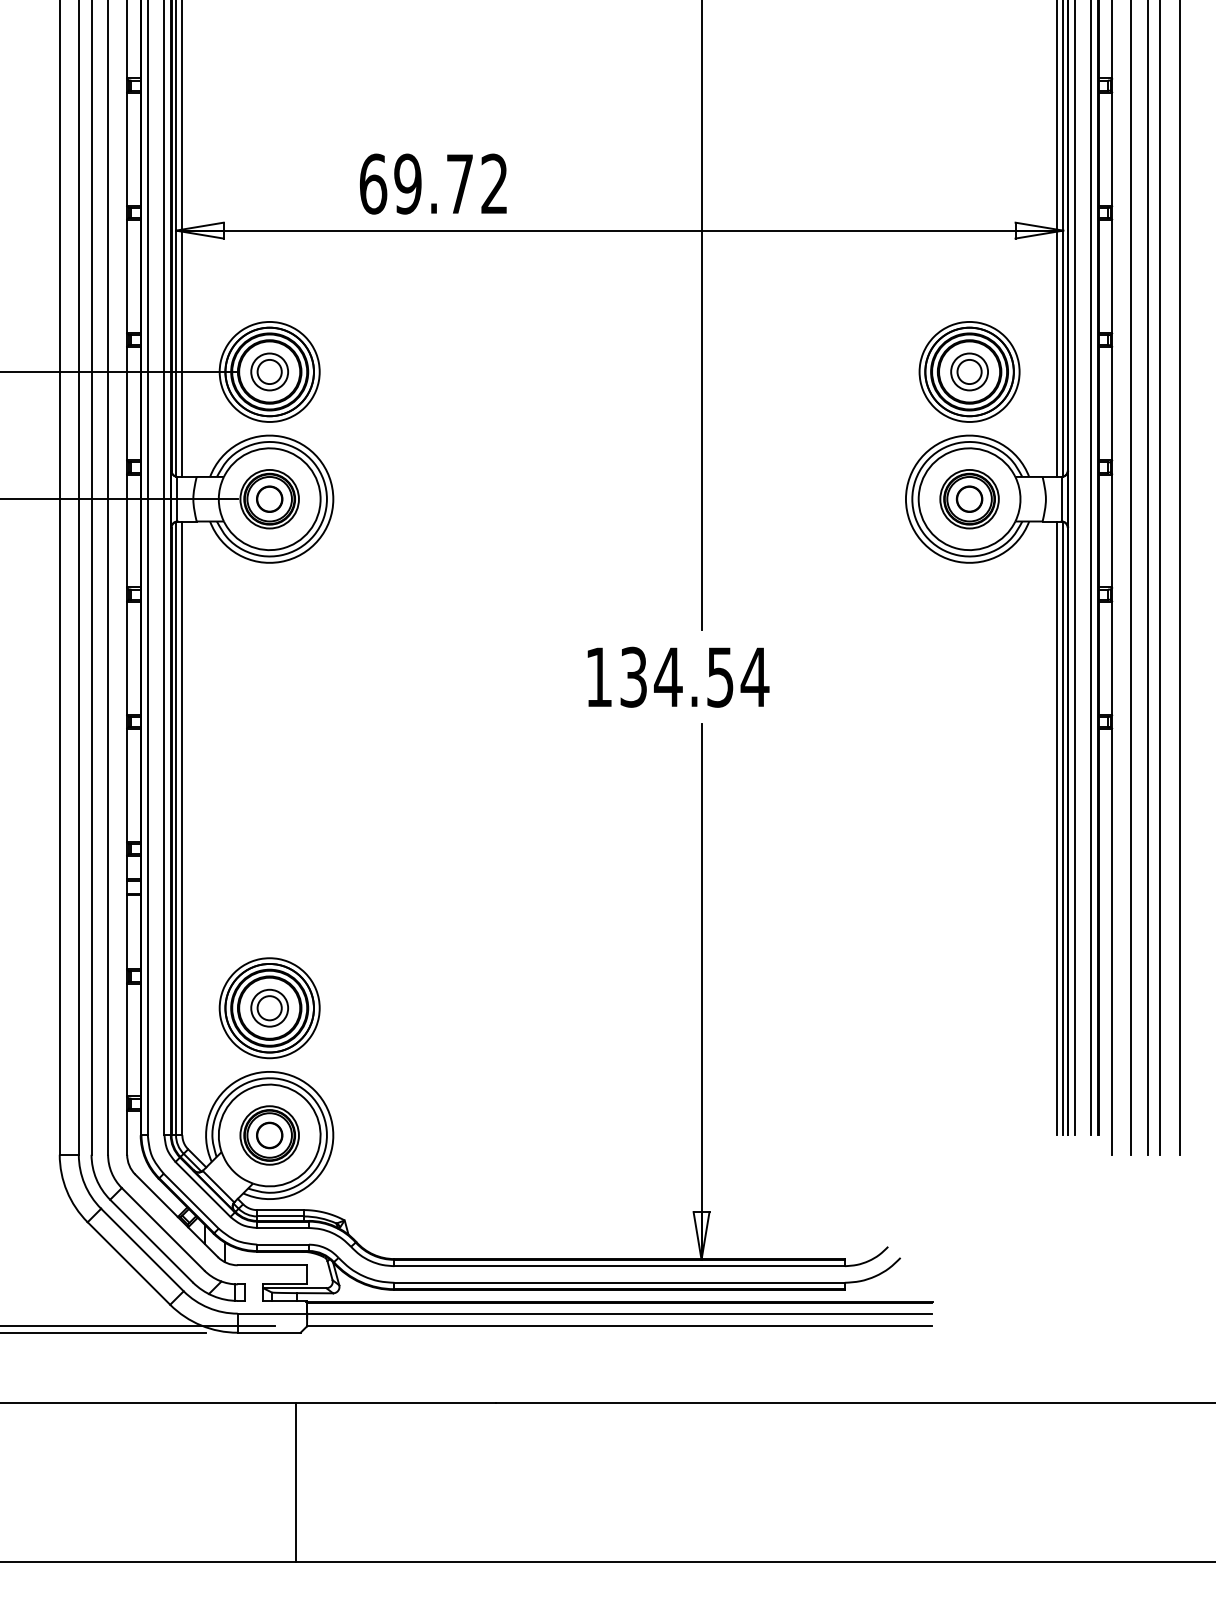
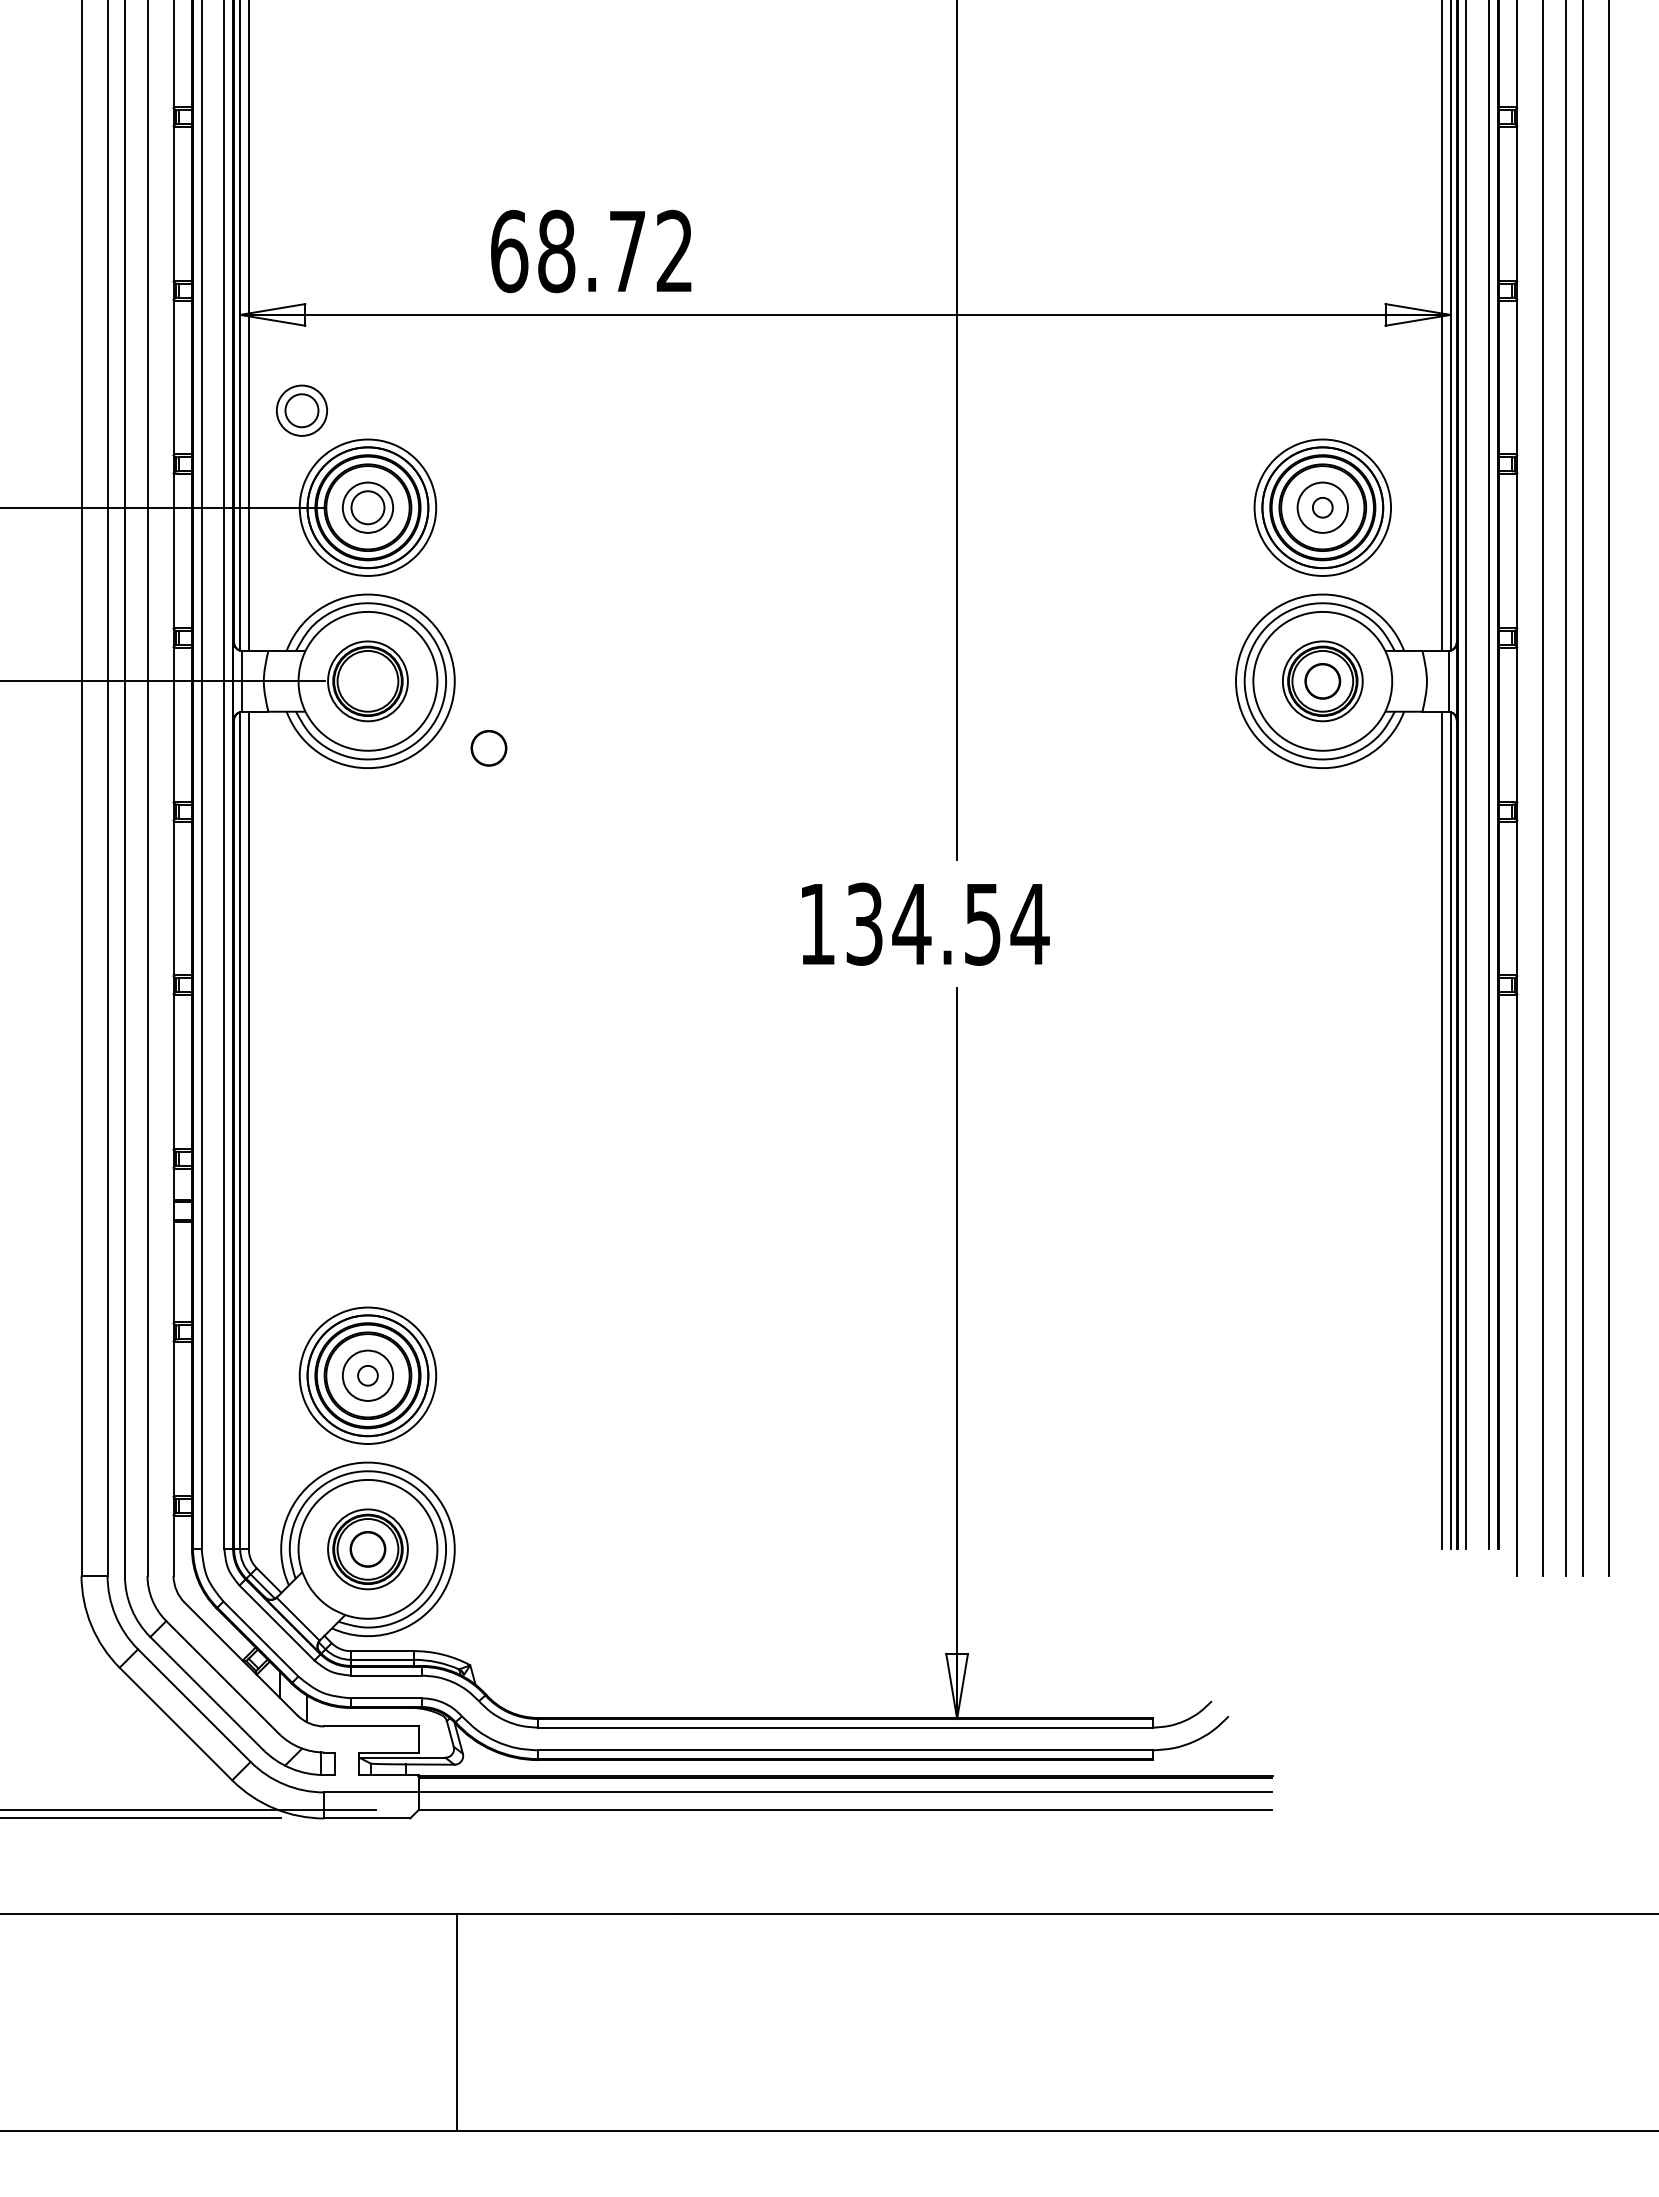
text: (407, 184) -> (556, 251), 69.72 -> 68.72
part: (220, 300) -> (301, 410), added
circle: (969, 371) -> (1322, 507), size x0.6
part: (269, 499) -> (488, 748), moved
circle: (269, 1008) -> (367, 1375), size x0.6
line: (295, 1482) -> (457, 2022), moved

